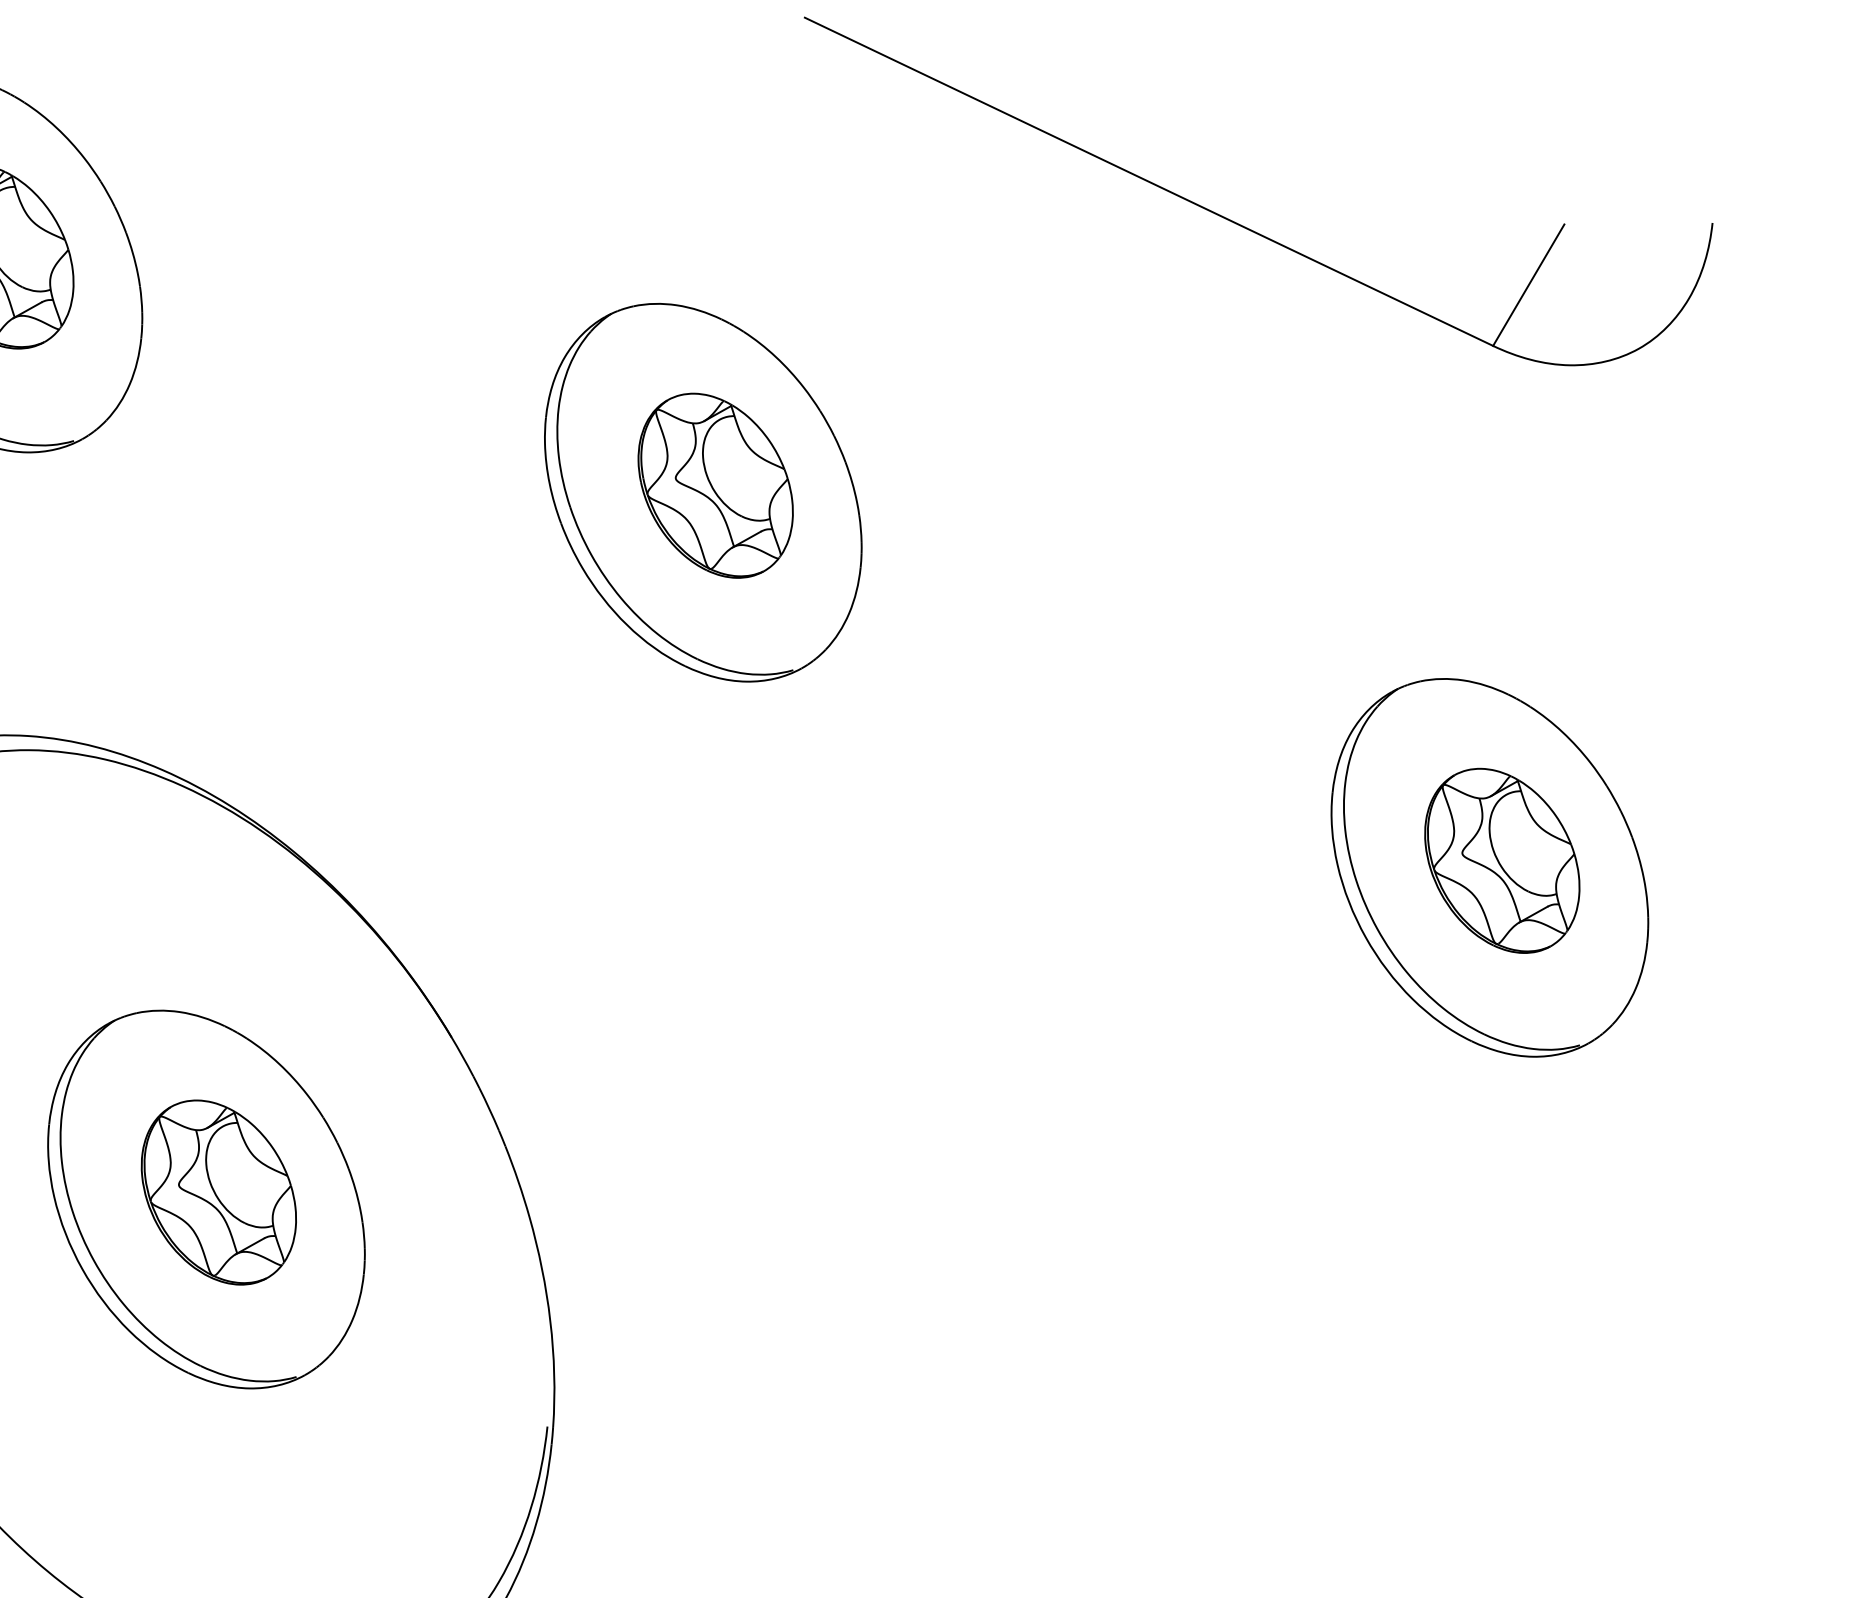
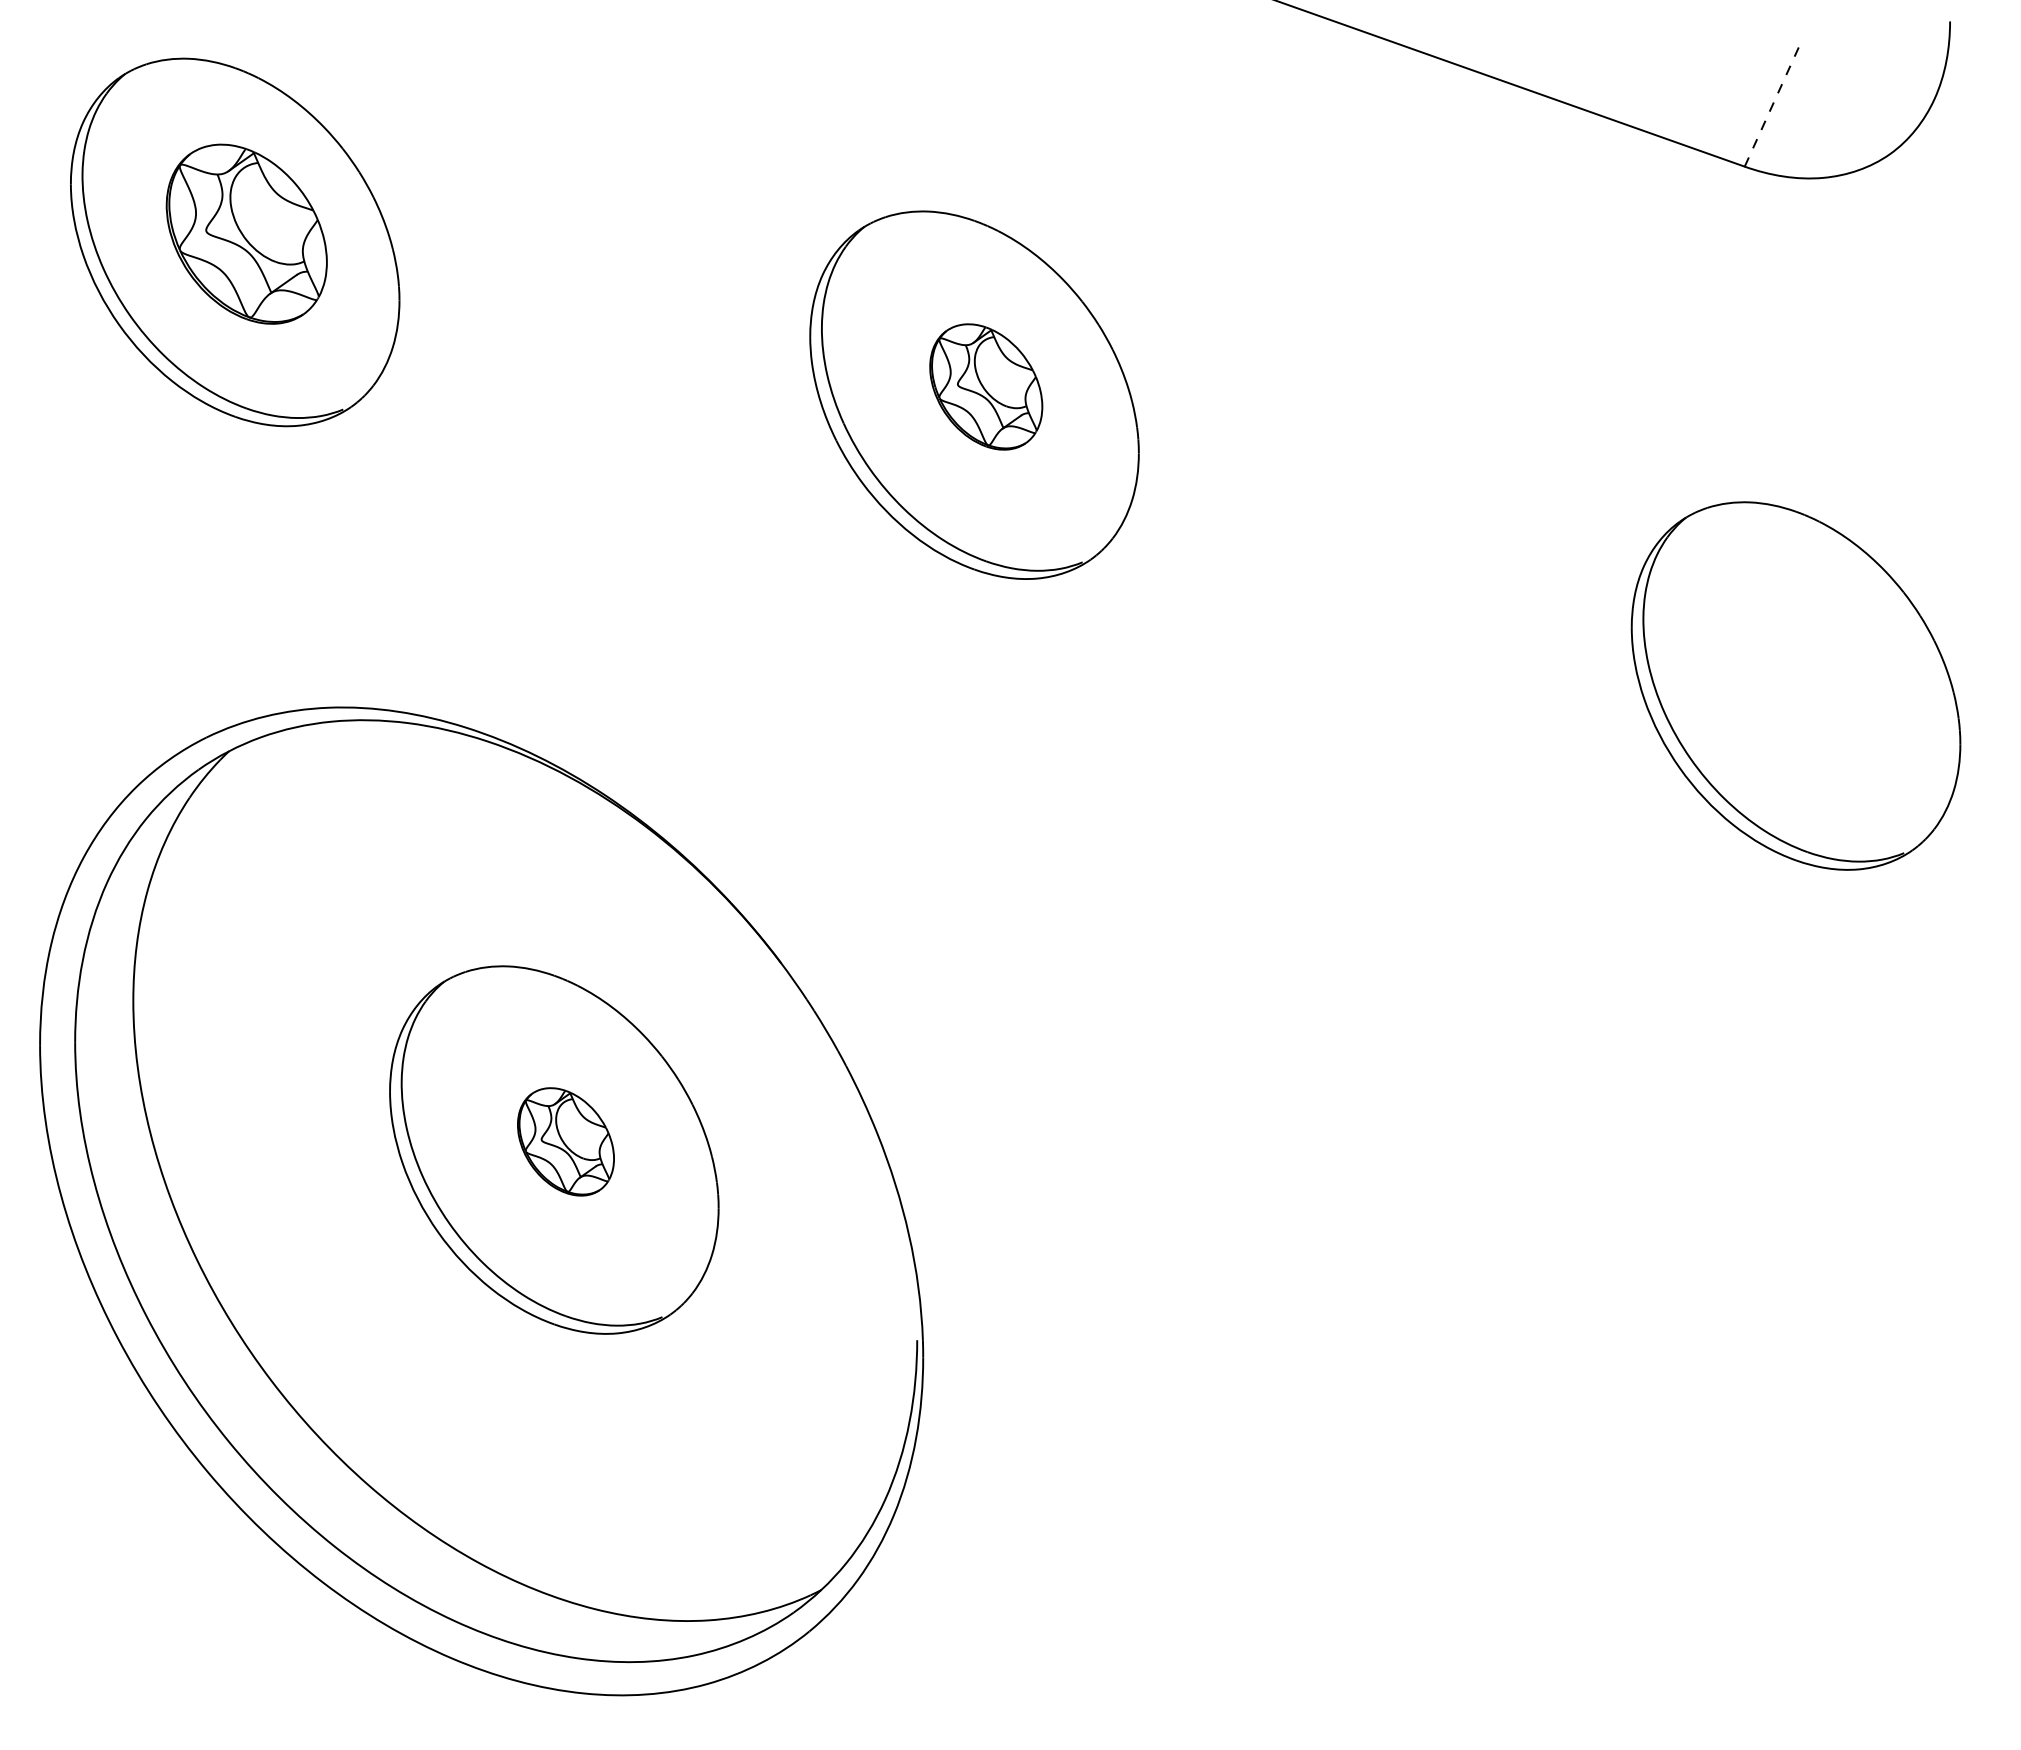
line: (1529, 285) -> (1774, 102), solid -> dashed
part: (716, 485) -> (986, 386), size x0.7
part: (1502, 860) -> (1807, 677), removed
part: (218, 1192) -> (565, 1141), size x0.6

